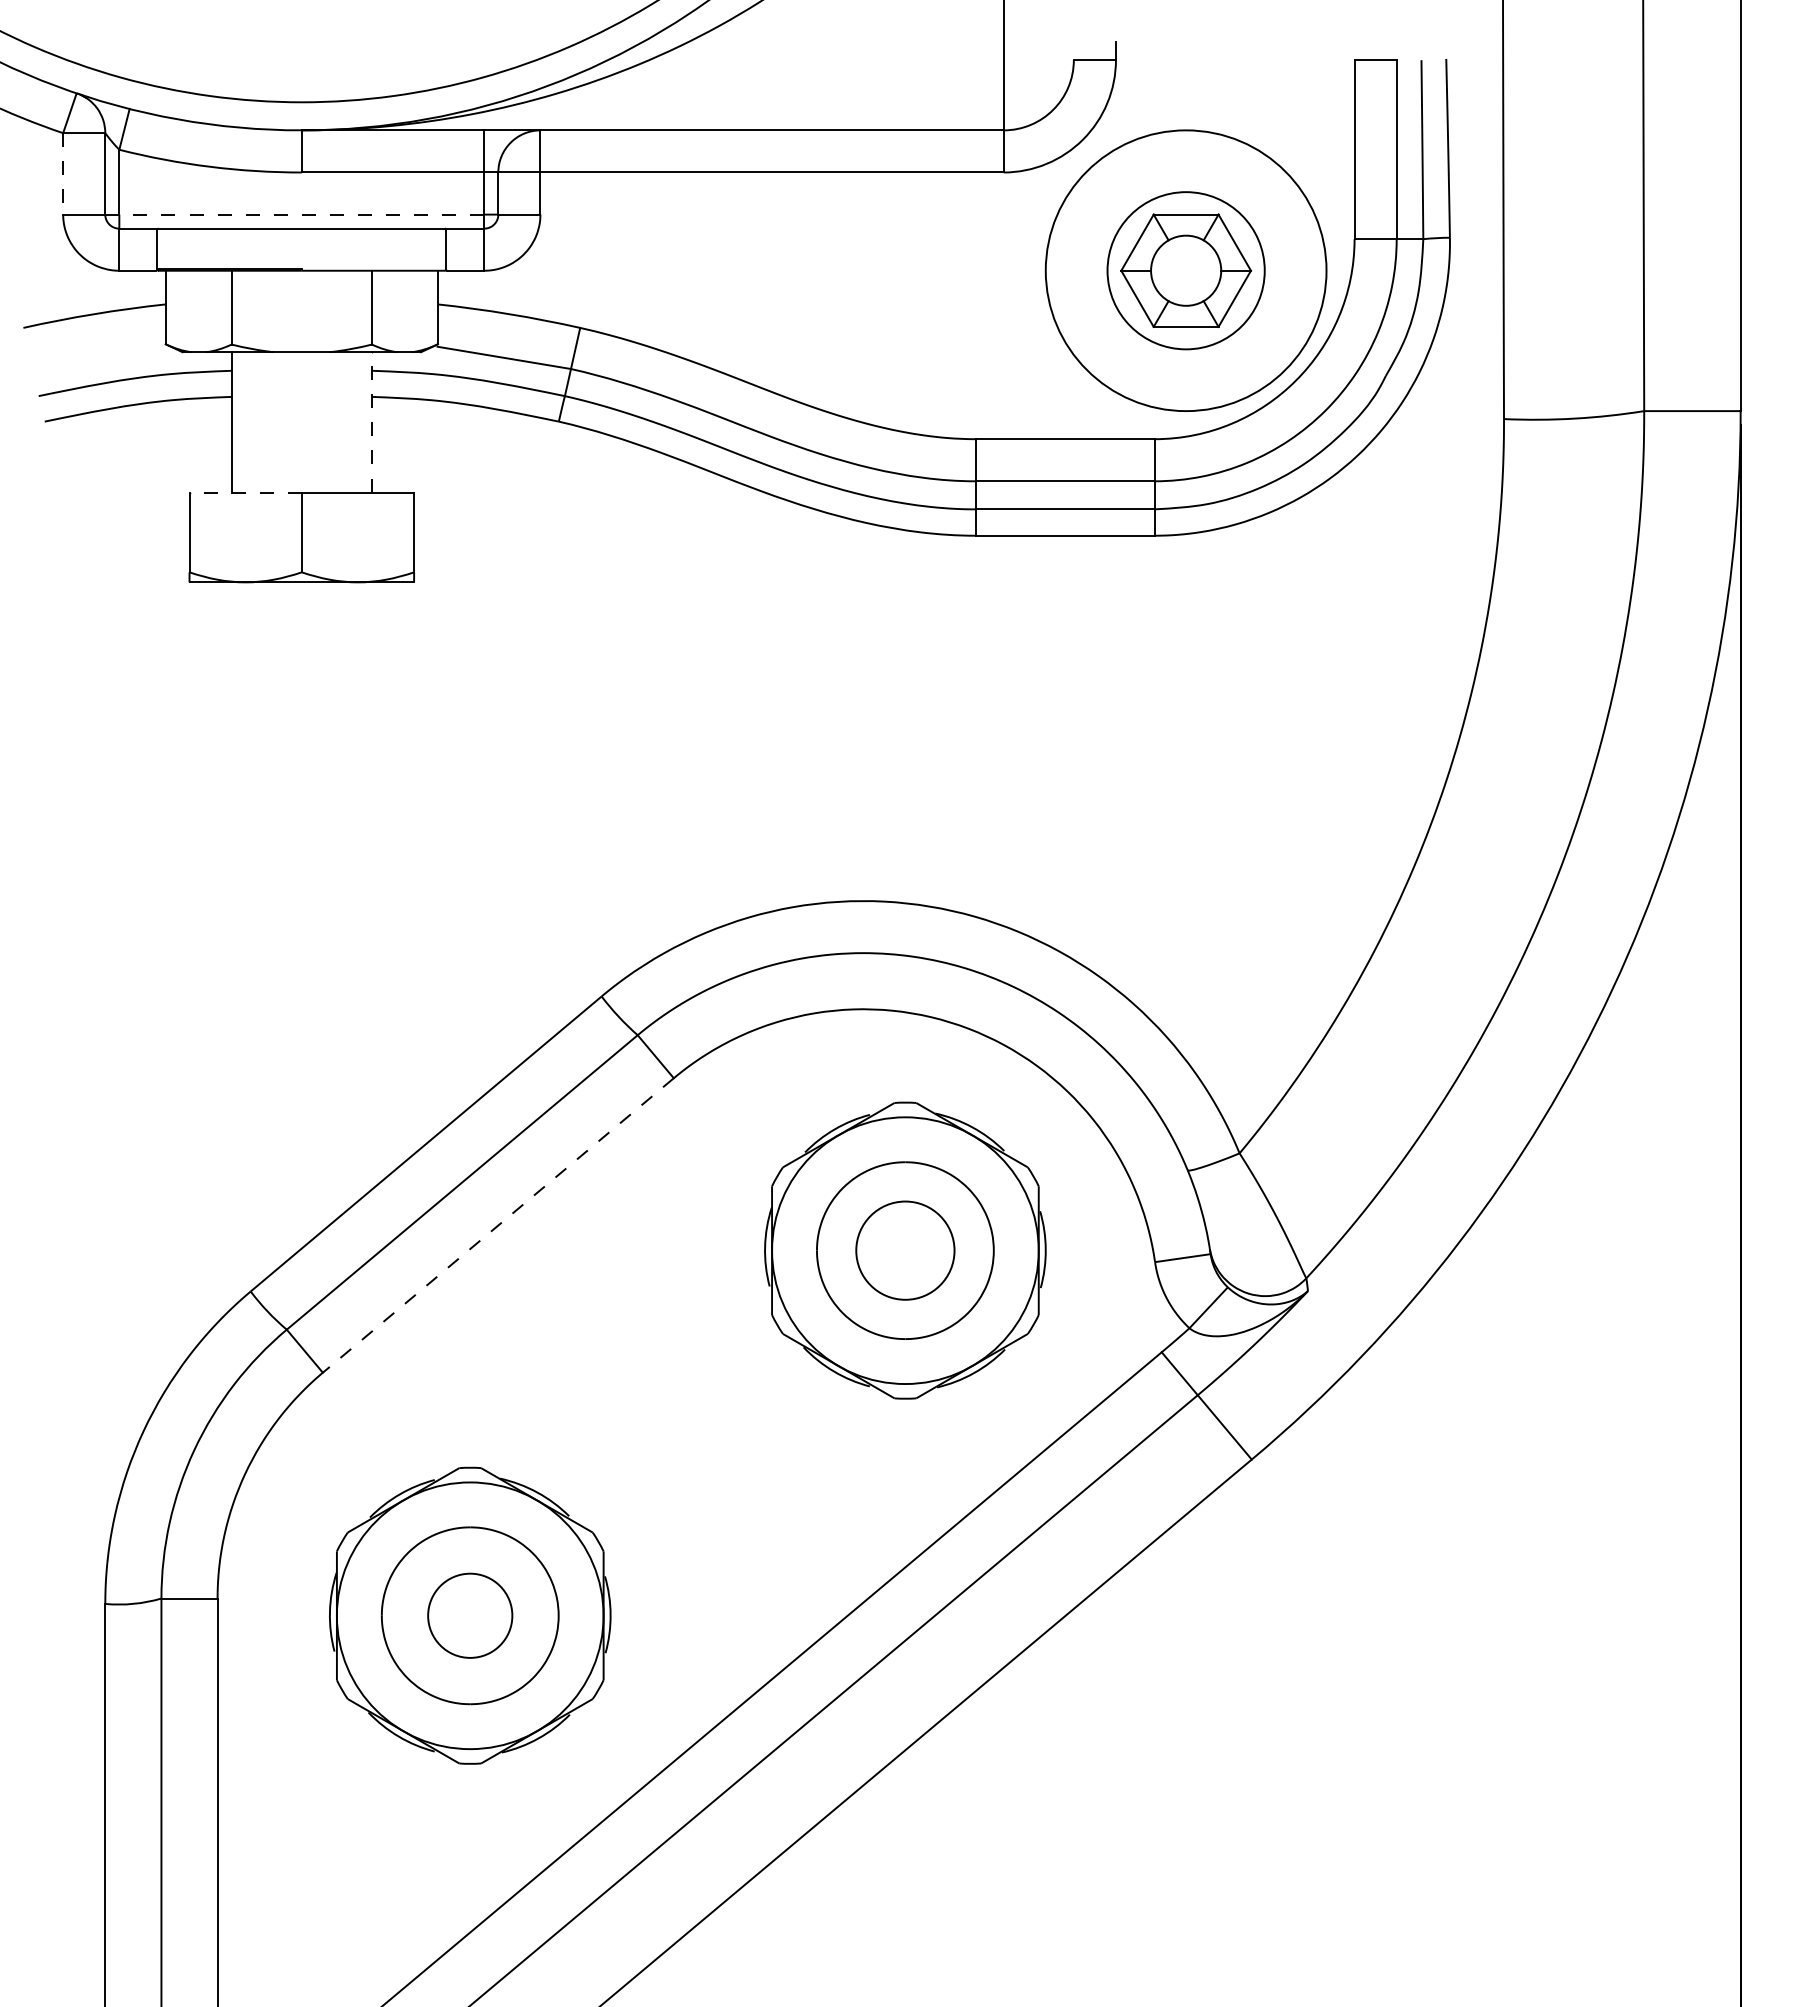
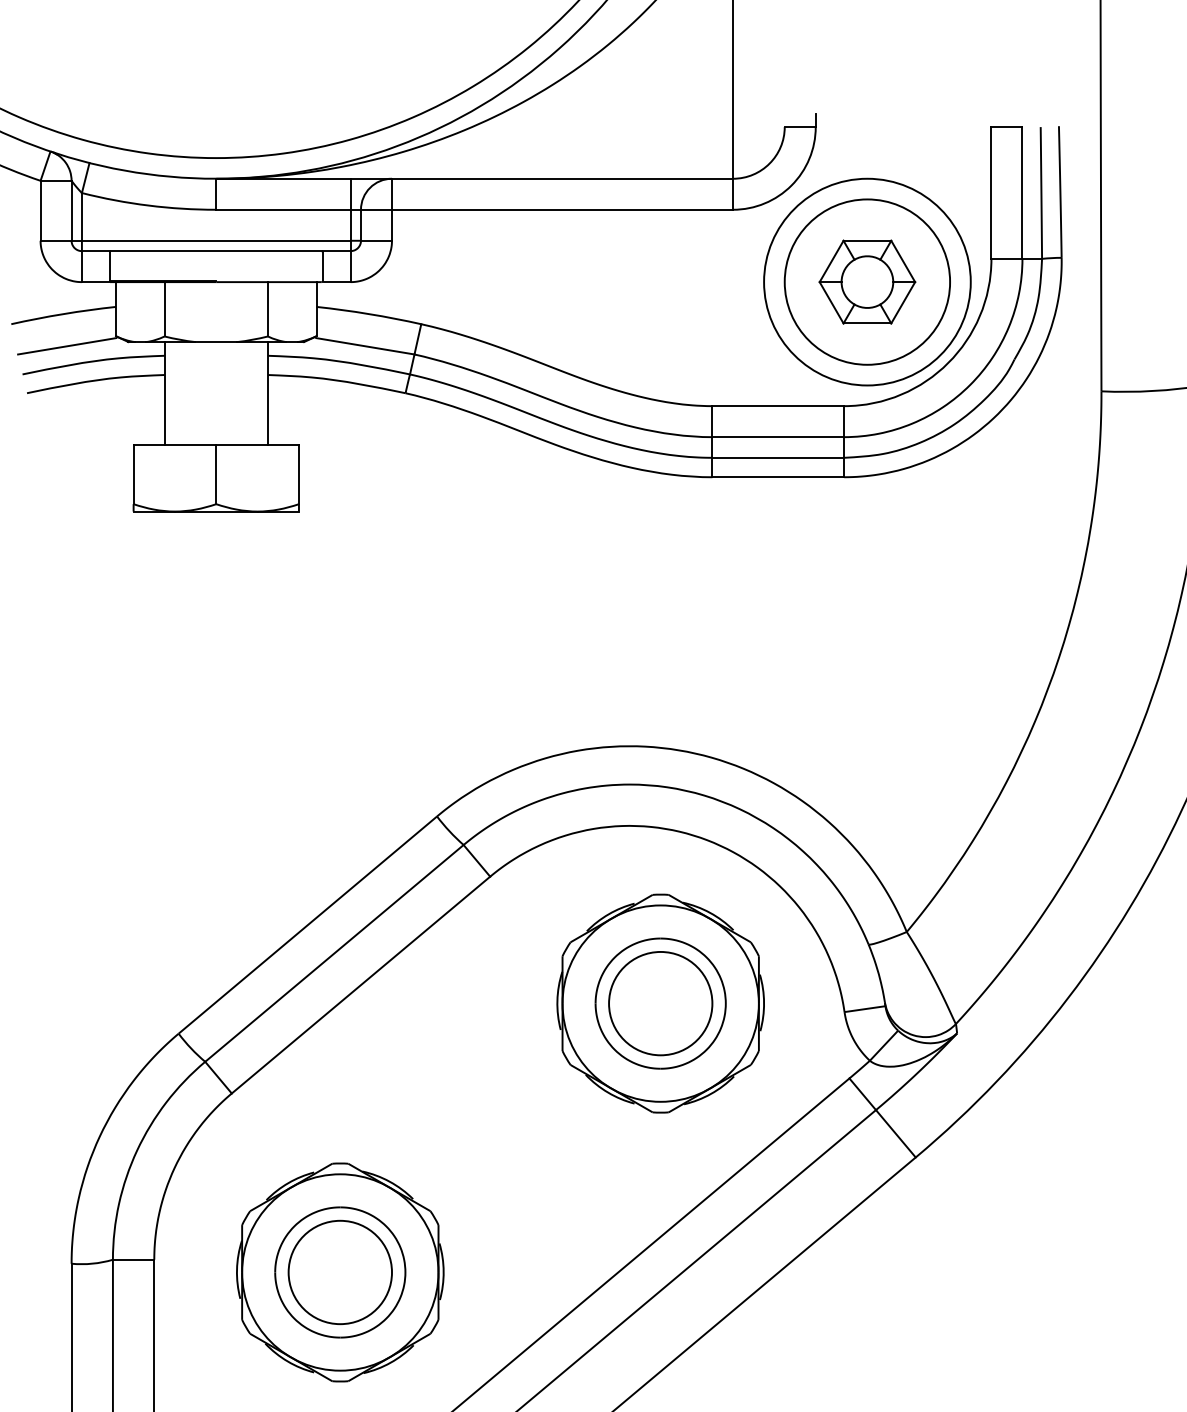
line: (63, 173) -> (40, 210), dashed -> solid
line: (301, 214) -> (216, 240), dashed -> solid
circle: (1185, 270) -> (866, 281), size x1.43
line: (99, 357) -> (67, 346), added
line: (372, 421) -> (268, 393), dashed -> solid
line: (245, 492) -> (174, 445), dashed -> solid
line: (497, 1225) -> (360, 985), dashed -> solid
circle: (905, 1250) -> (660, 1003), size x1.43
circle: (470, 1615) -> (340, 1272), size x1.67

